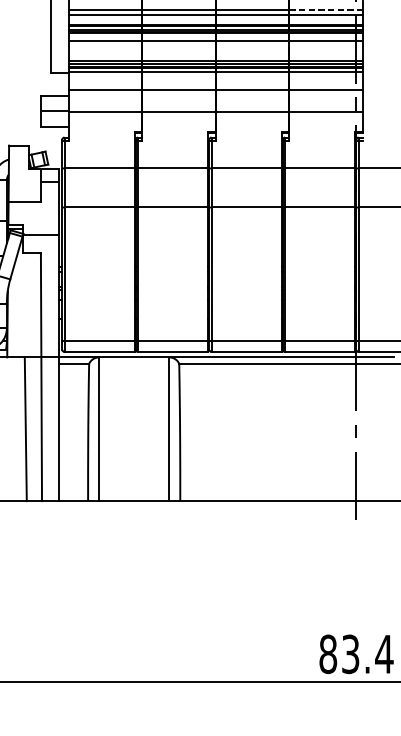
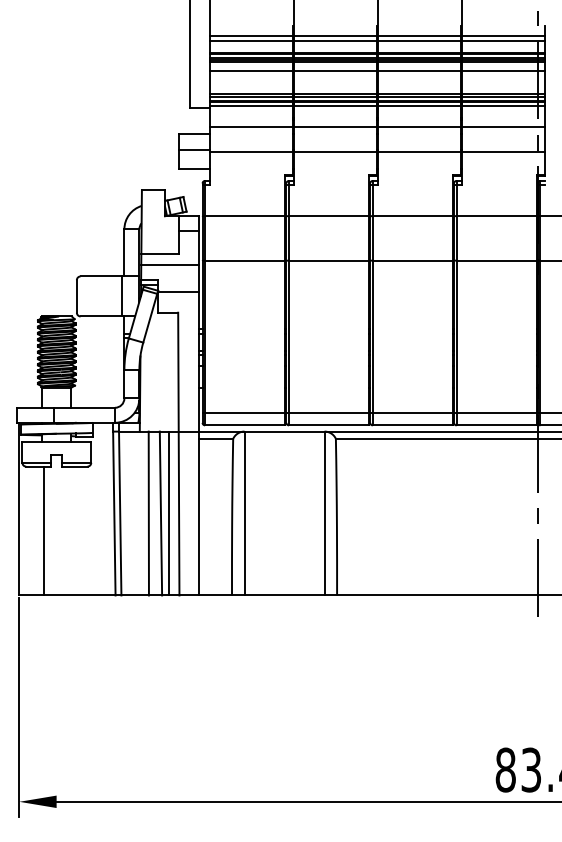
line: (326, 10) -> (503, 36), dashed -> solid
line: (33, 211) -> (169, 265), added
line: (14, 429) -> (148, 513), added
line: (32, 429) -> (168, 513), added

